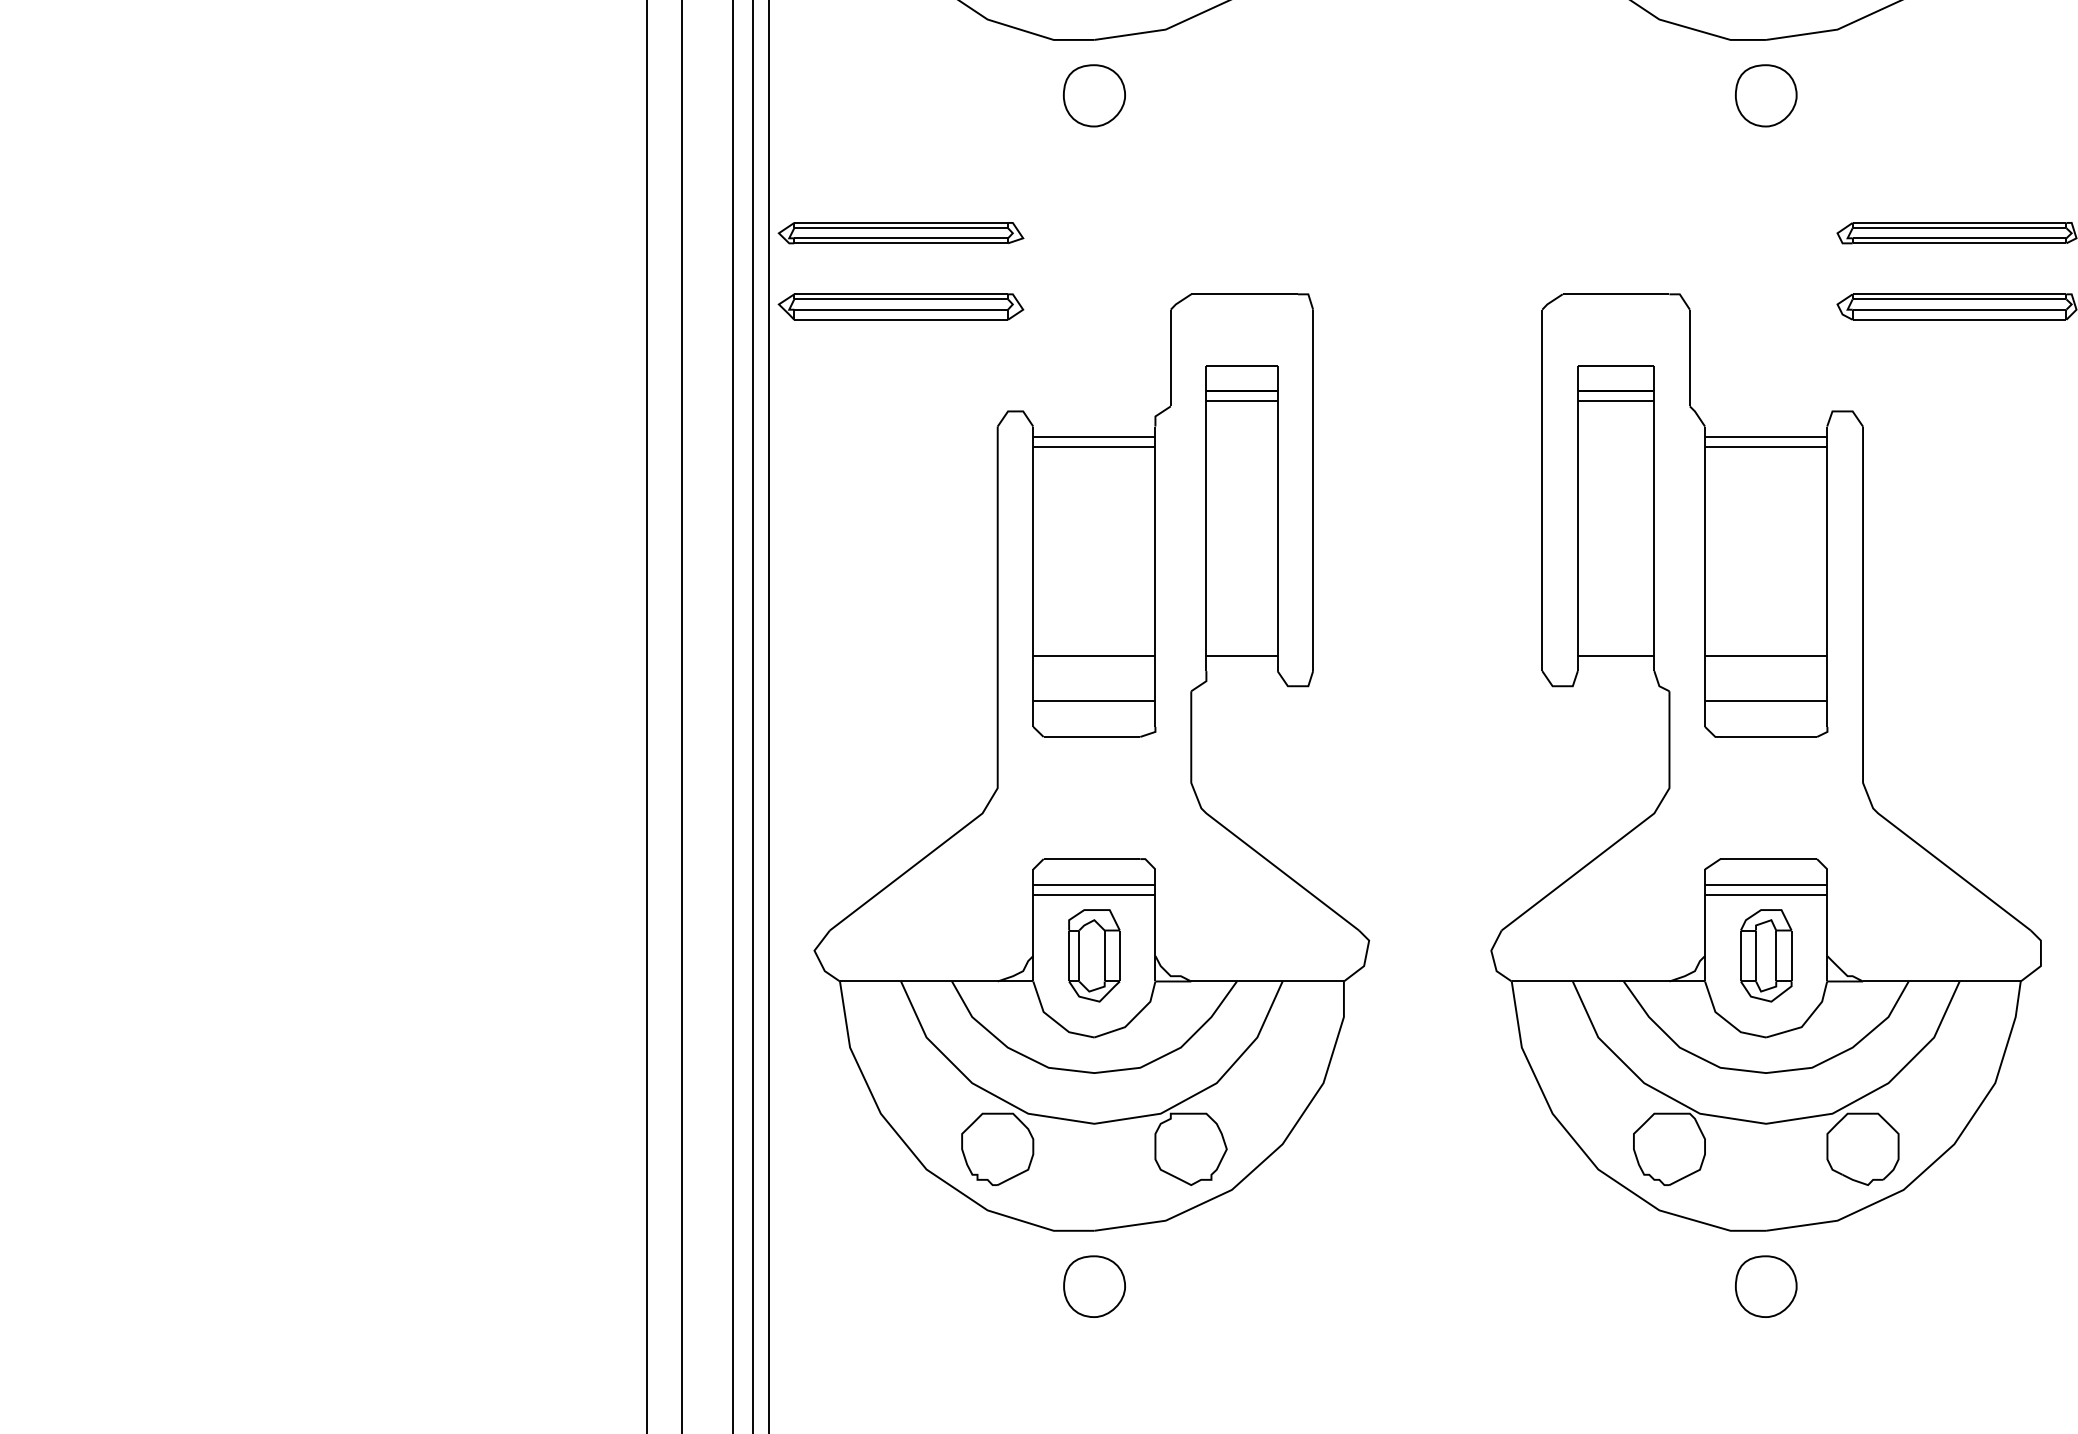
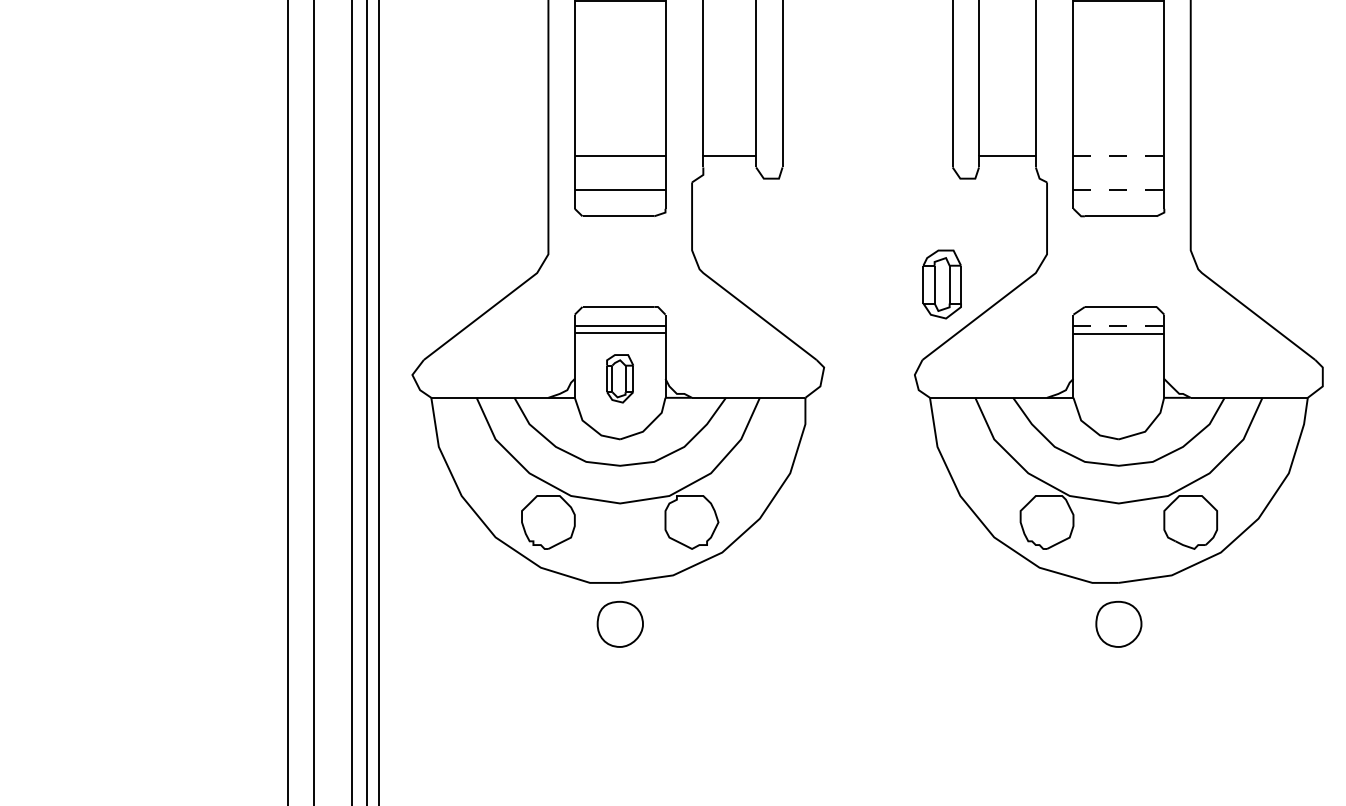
line: (1766, 655) -> (1119, 155), solid -> dashed
line: (1766, 701) -> (1119, 189), solid -> dashed
line: (1766, 884) -> (1119, 325), solid -> dashed
part: (1094, 955) -> (620, 378), size x0.7
part: (1766, 955) -> (942, 284), moved

